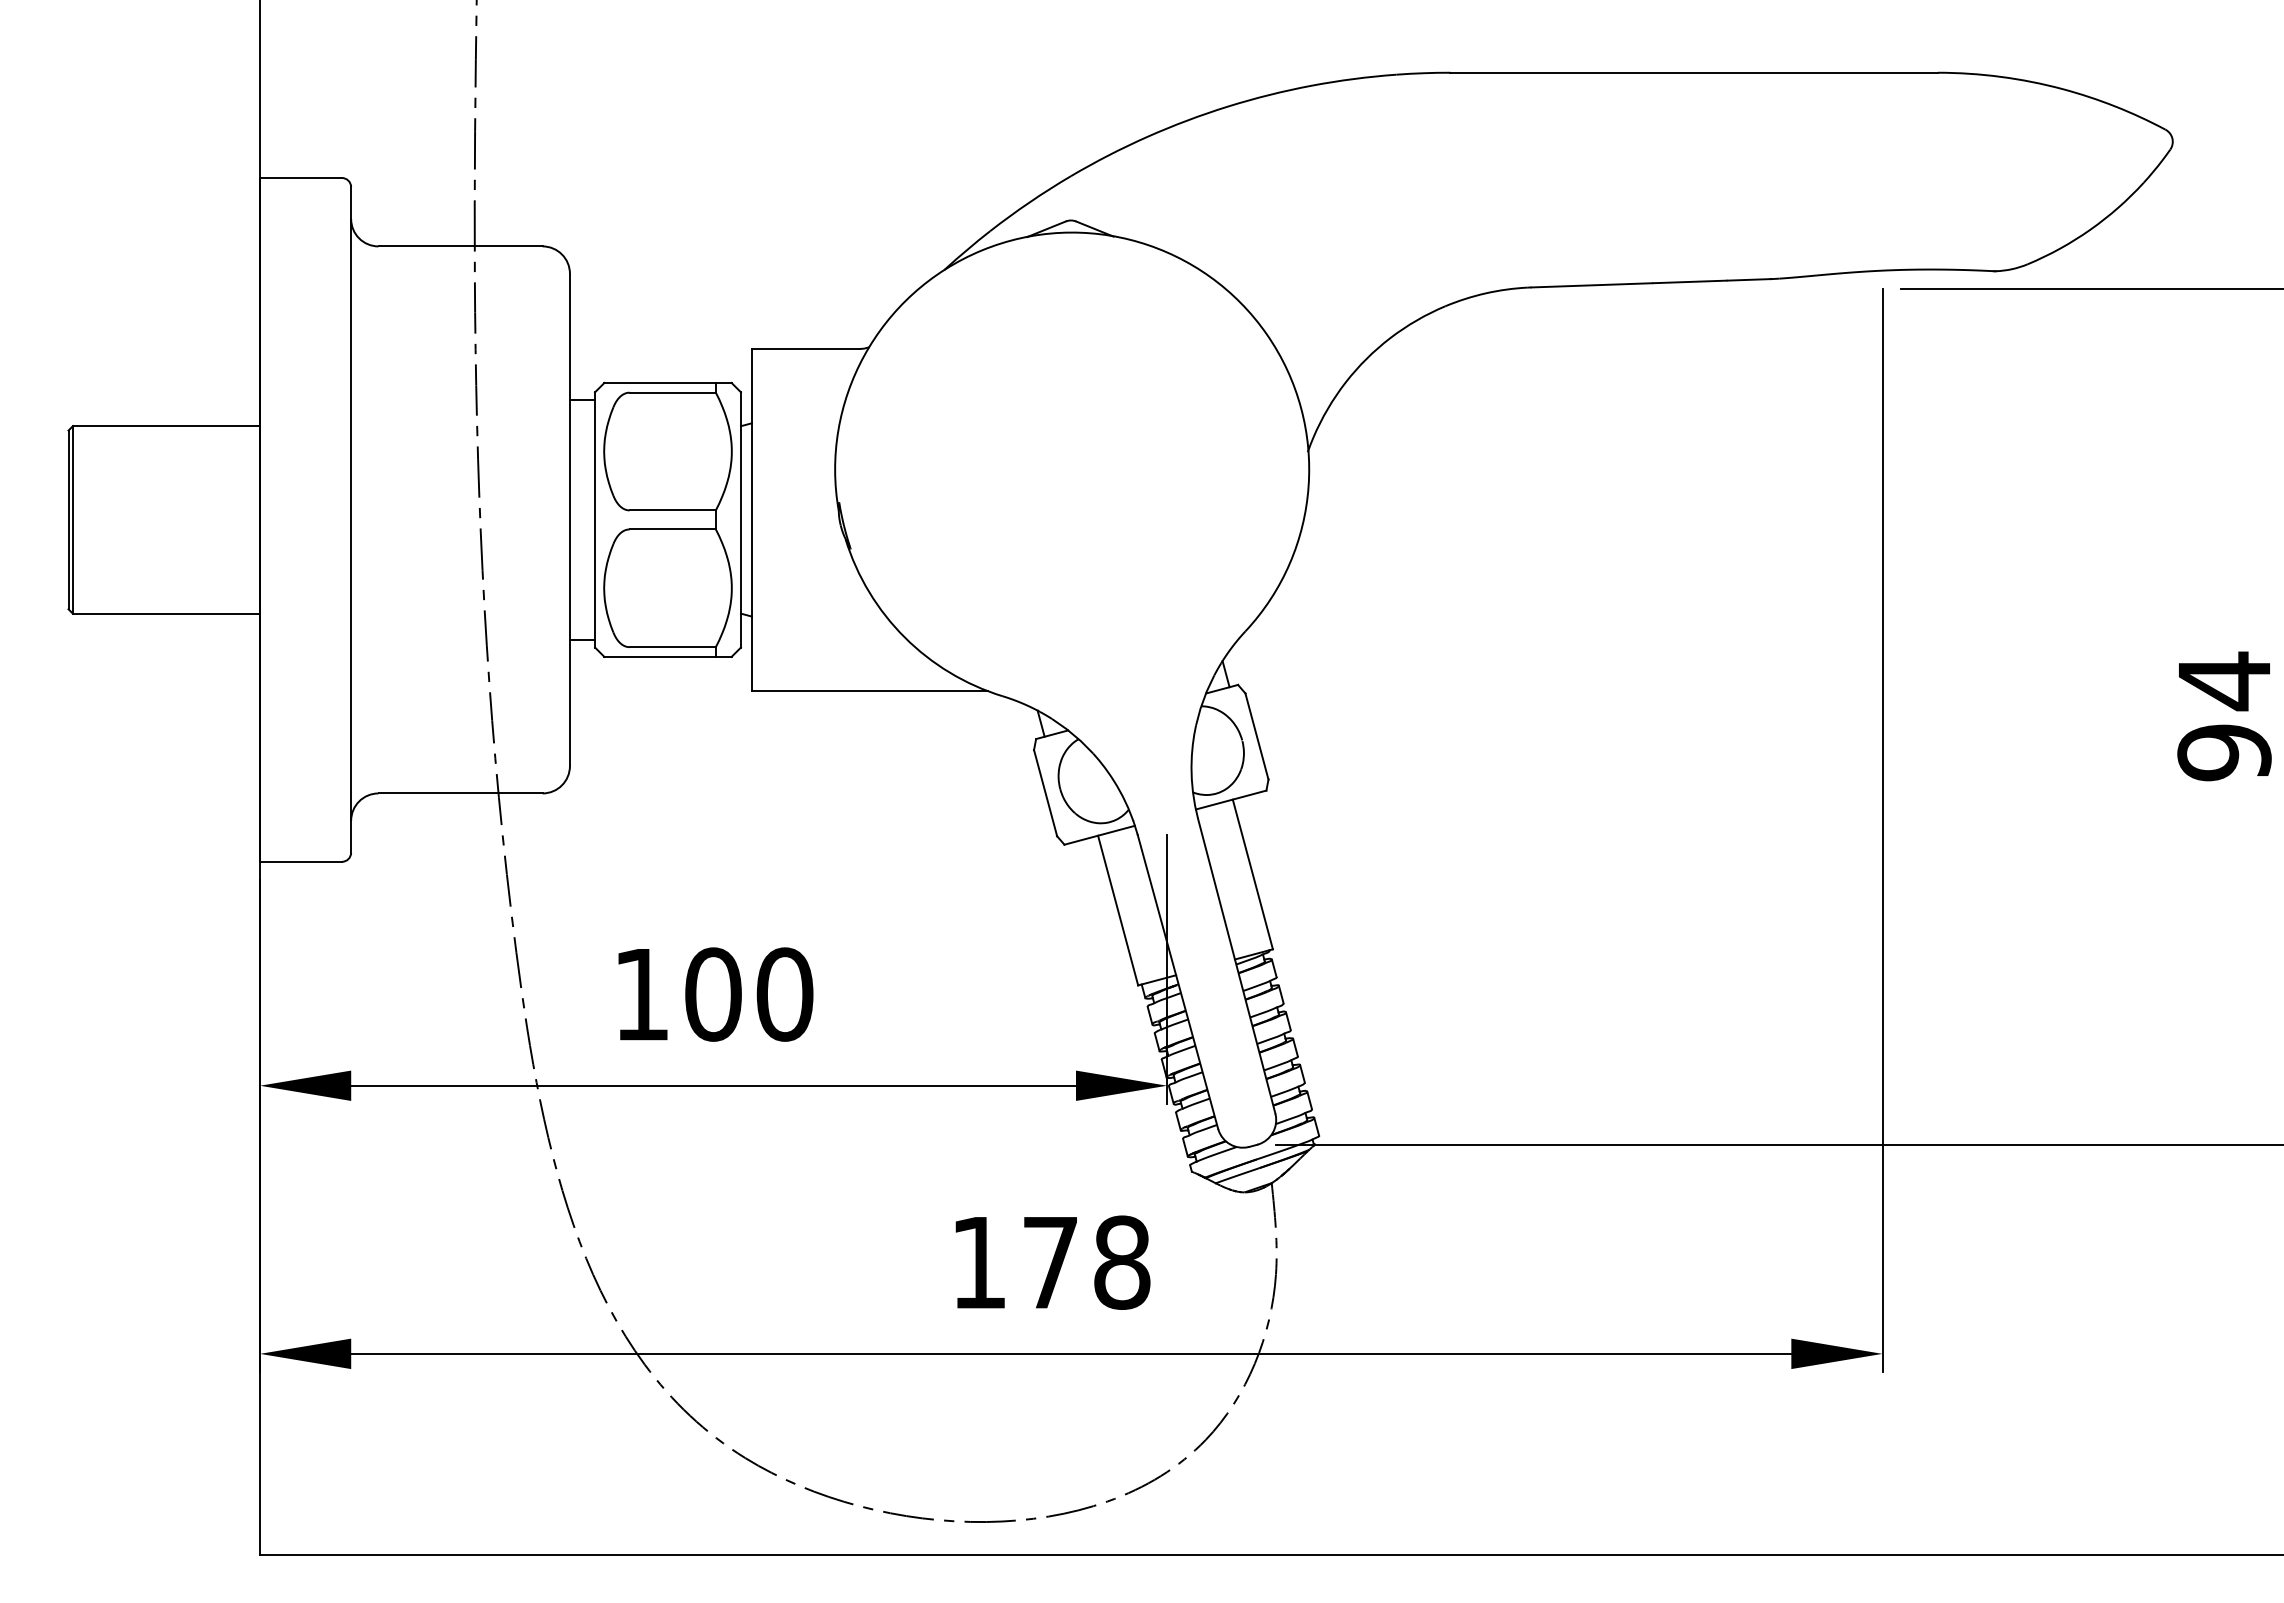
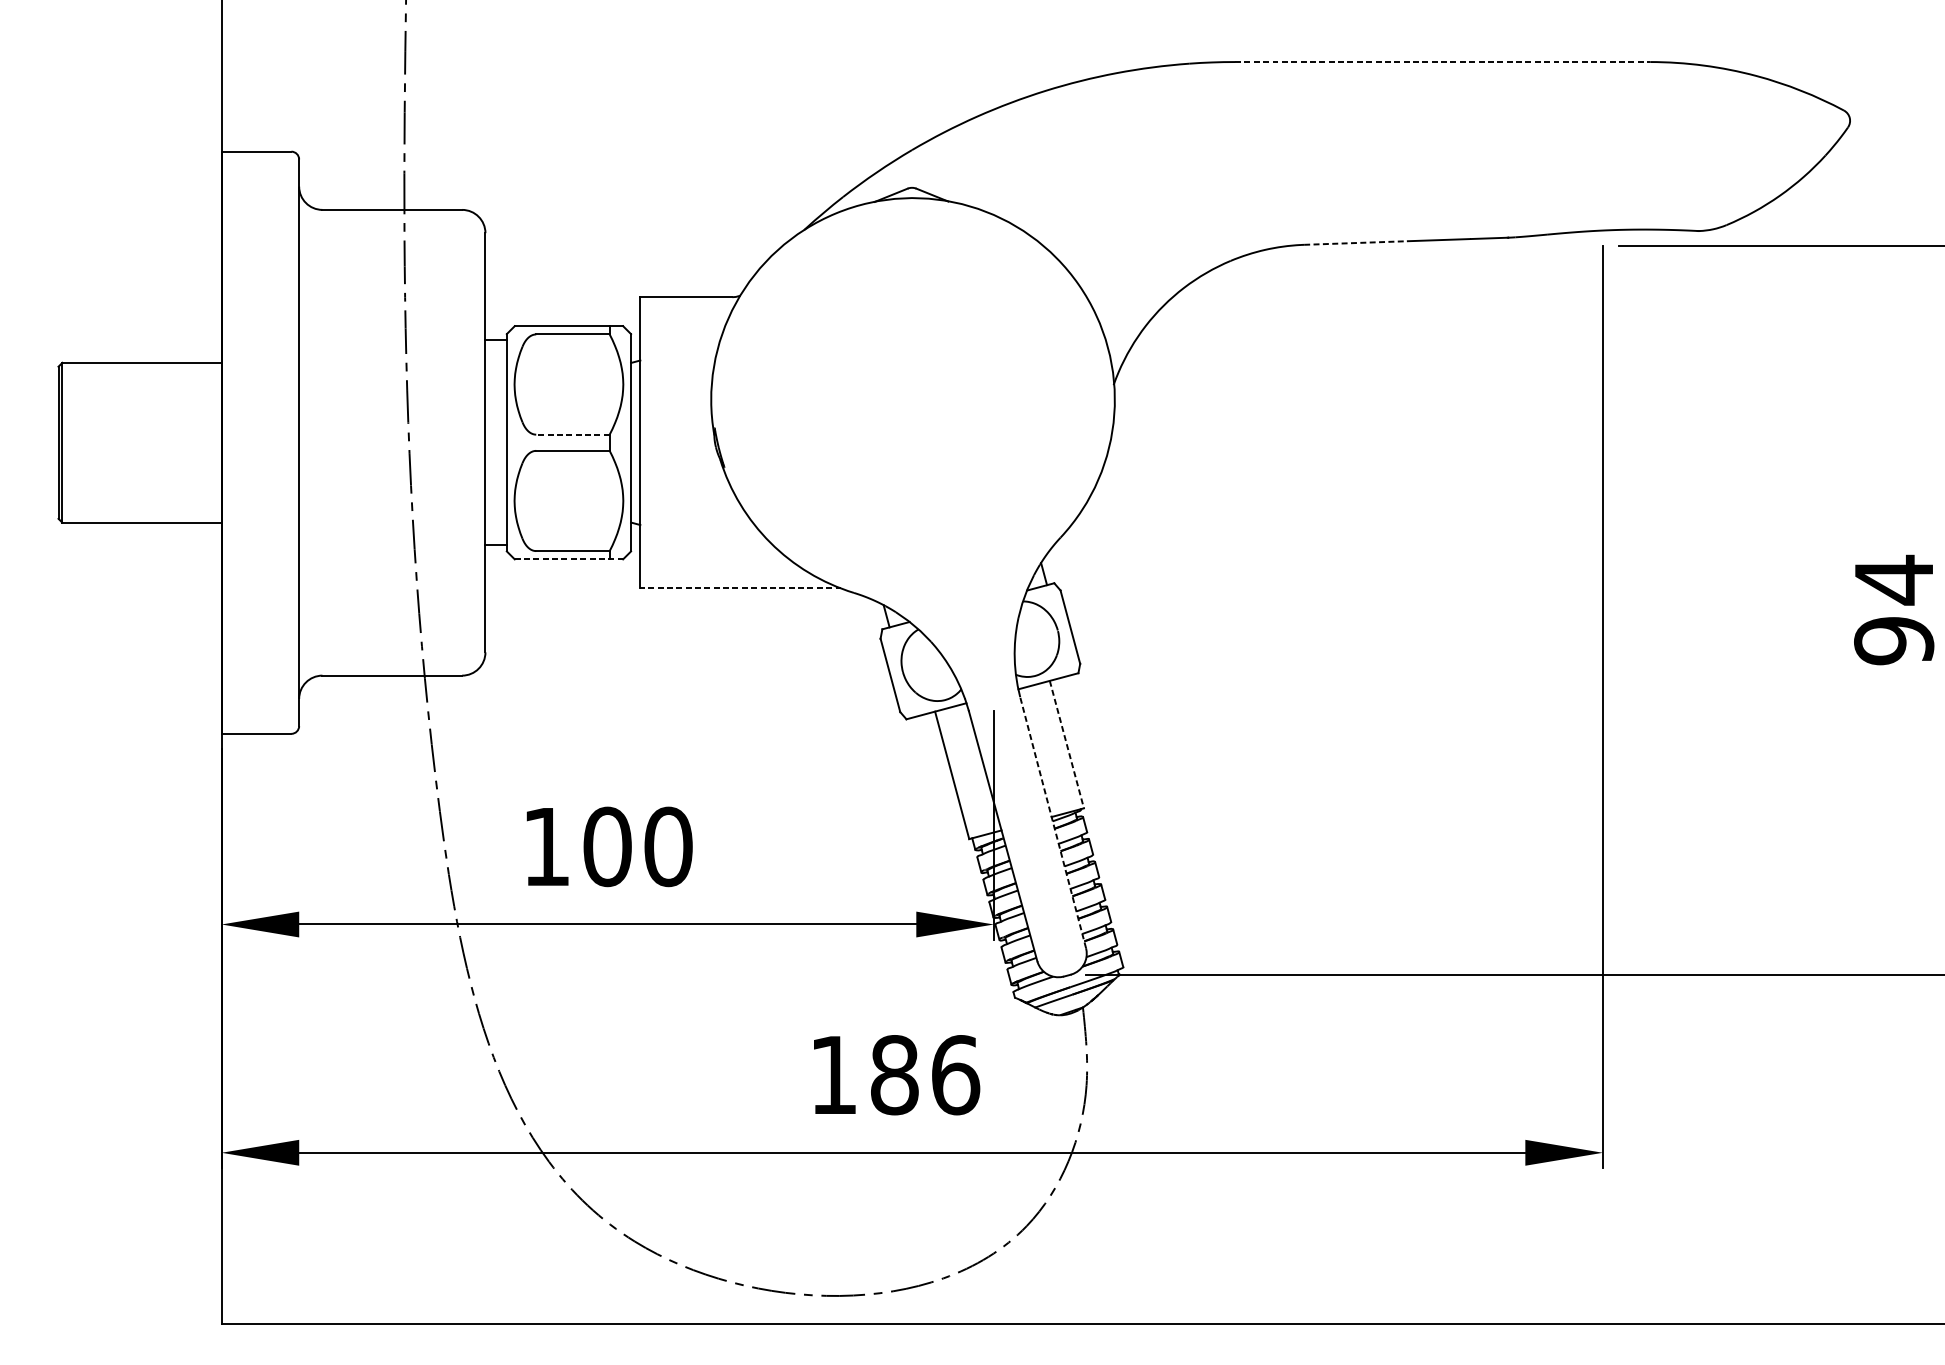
line: (1694, 72) -> (1442, 61), solid -> dashed
line: (1592, 285) -> (1356, 243), solid -> dashed
line: (672, 510) -> (572, 434), solid -> dashed
line: (668, 656) -> (569, 559), solid -> dashed
line: (869, 690) -> (740, 587), solid -> dashed
line: (1252, 874) -> (1066, 744), solid -> dashed
line: (1236, 965) -> (1052, 822), solid -> dashed
text: (1086, 1262) -> (925, 1074), 178 -> 186

